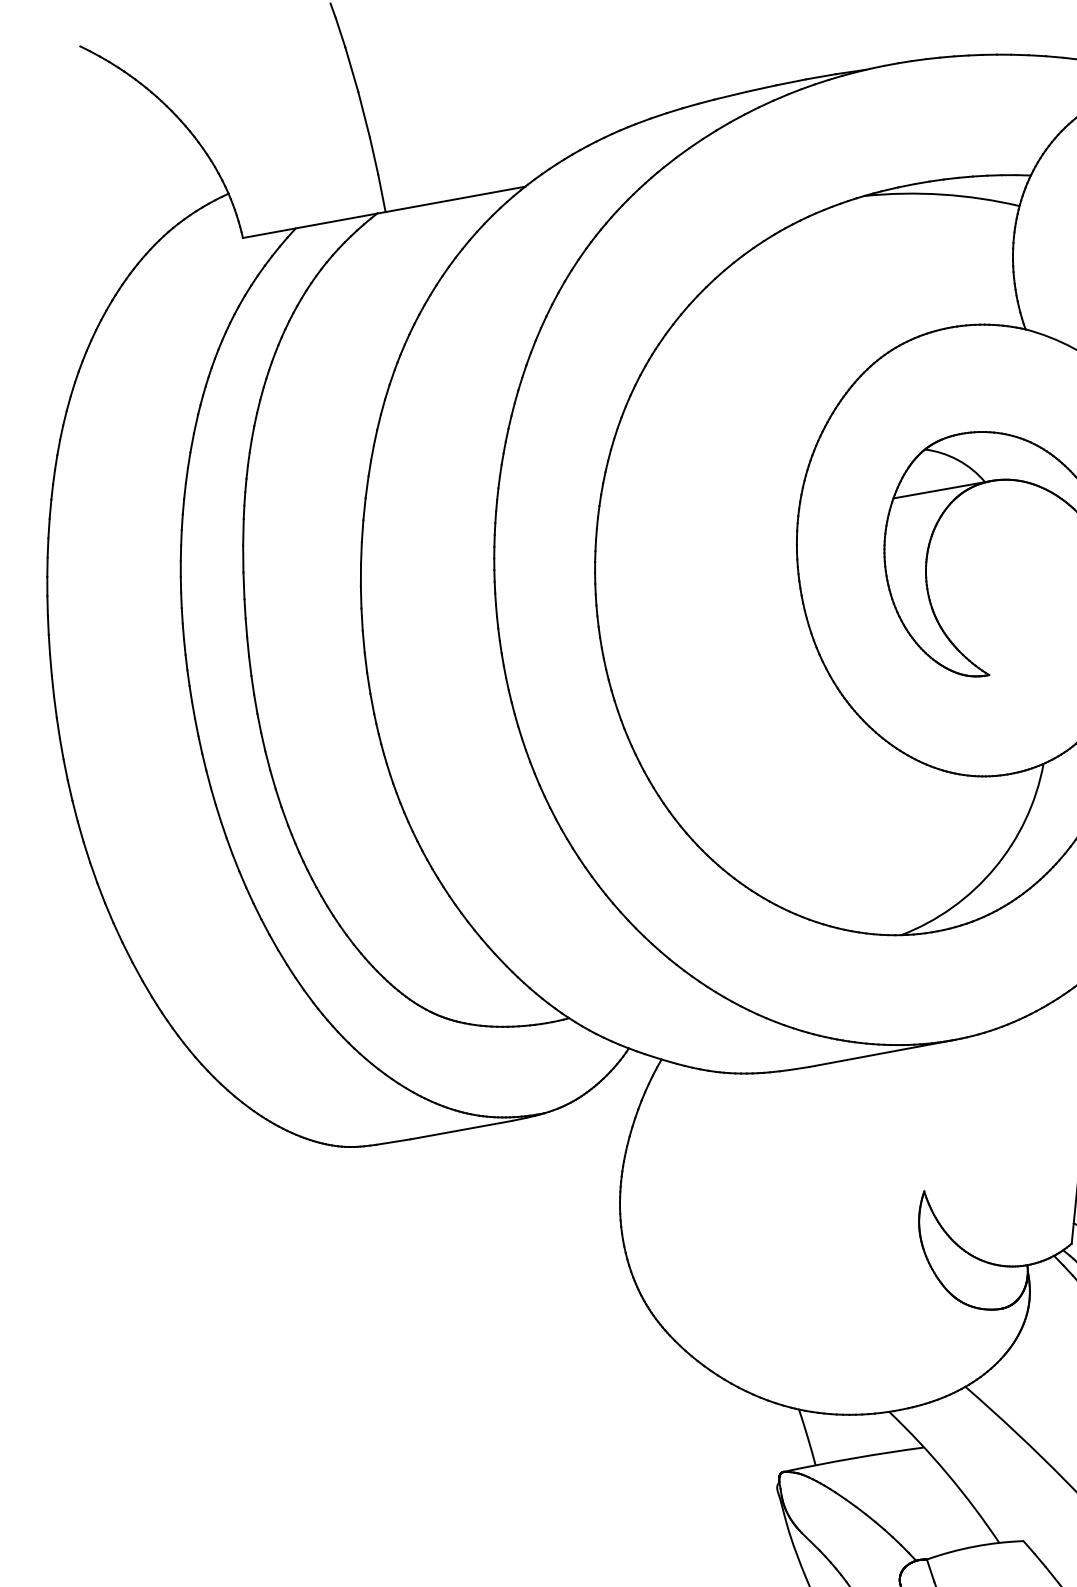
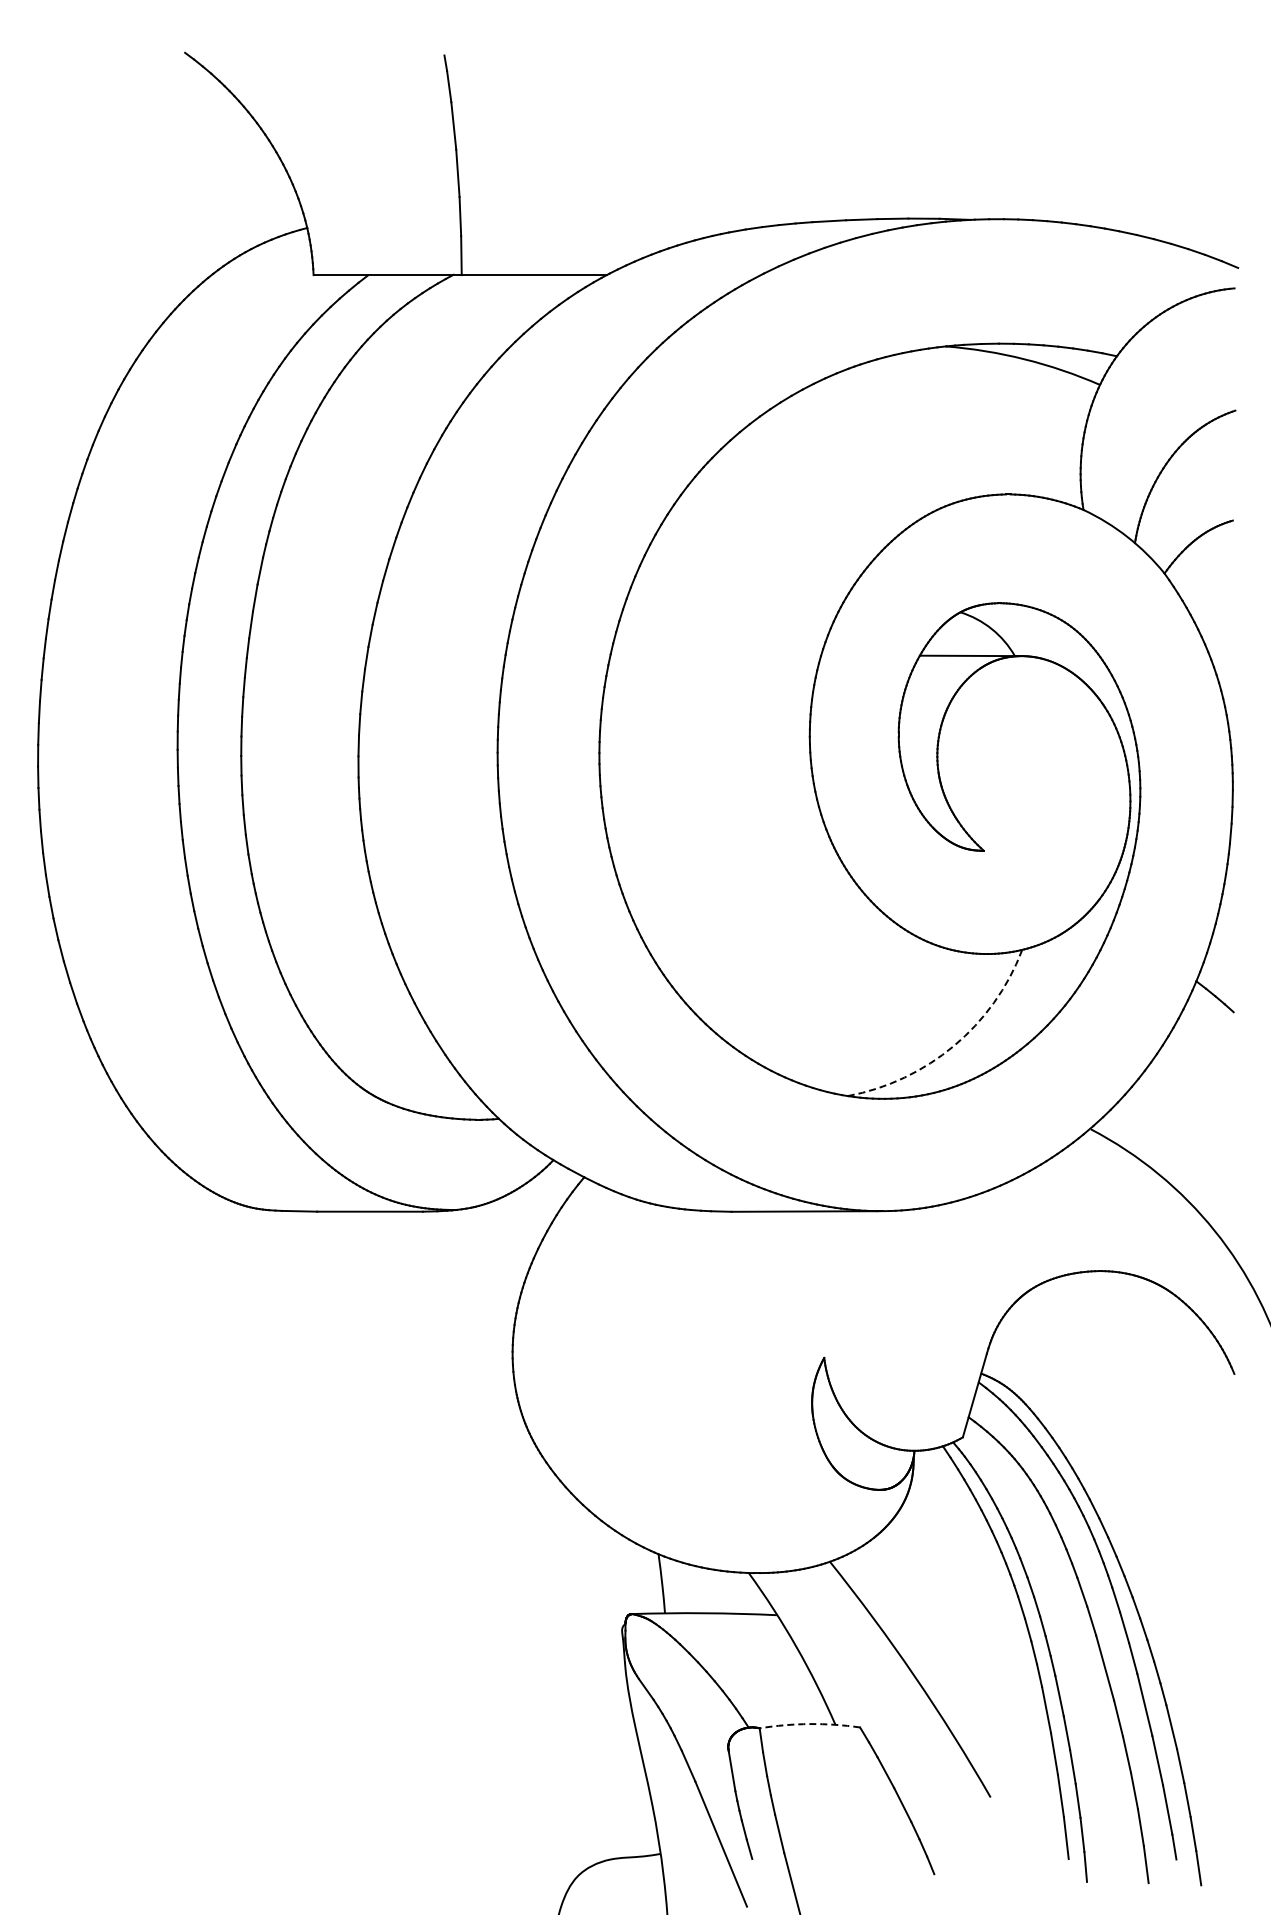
arc: (995, 867) -> (954, 1045), solid -> dashed
arc: (974, 1547) -> (809, 1724), solid -> dashed

